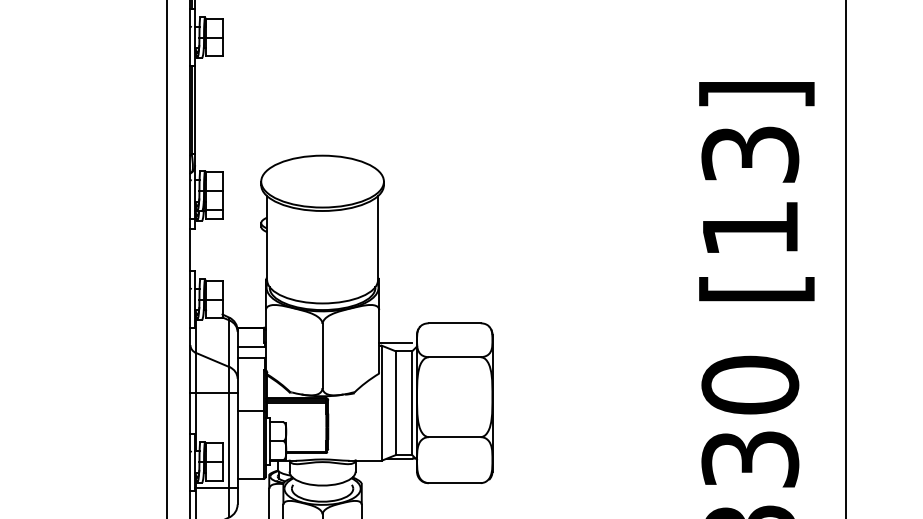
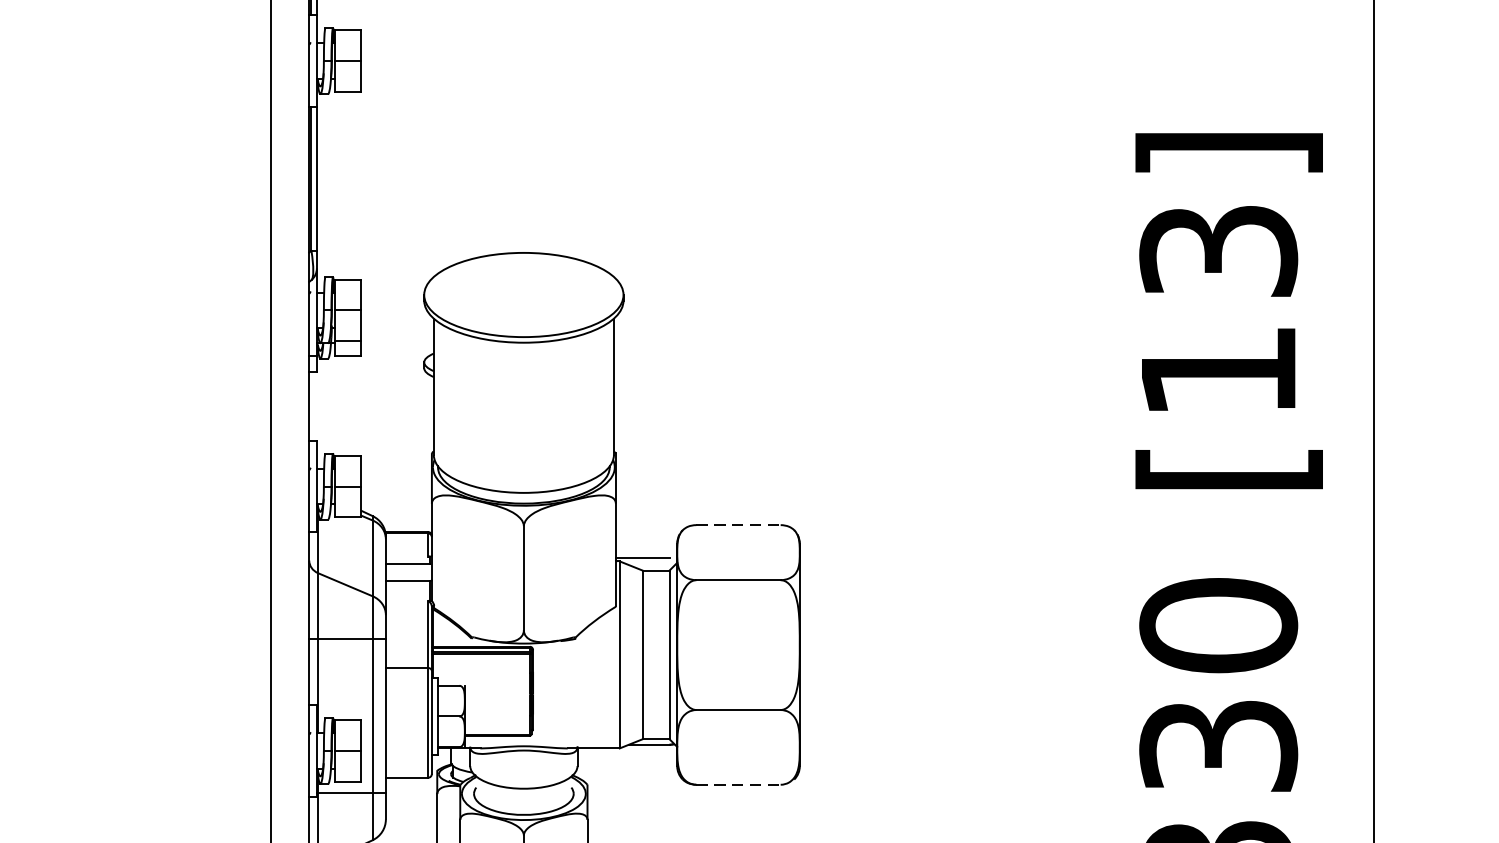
line: (454, 323) -> (738, 525), solid -> dashed
line: (454, 483) -> (738, 785), solid -> dashed

